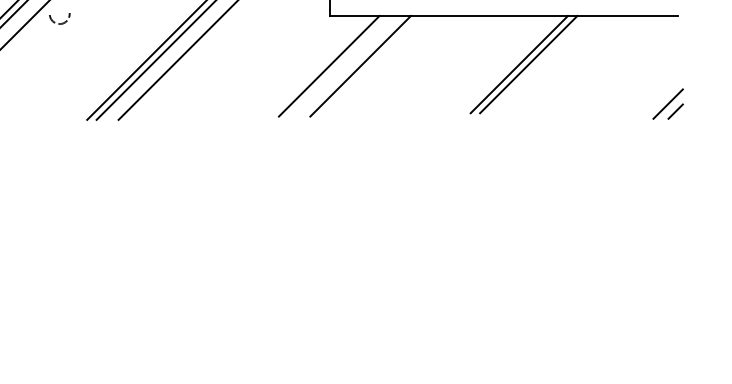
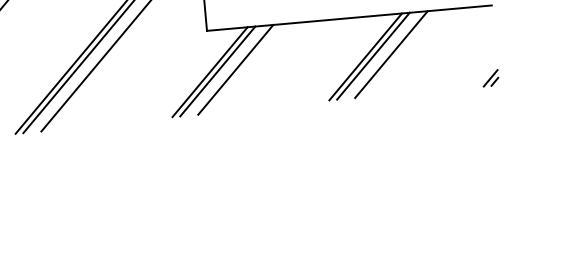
line: (550, 64) -> (391, 54), added
line: (338, 65) -> (217, 70), added
part: (668, 103) -> (490, 77), size x0.62

